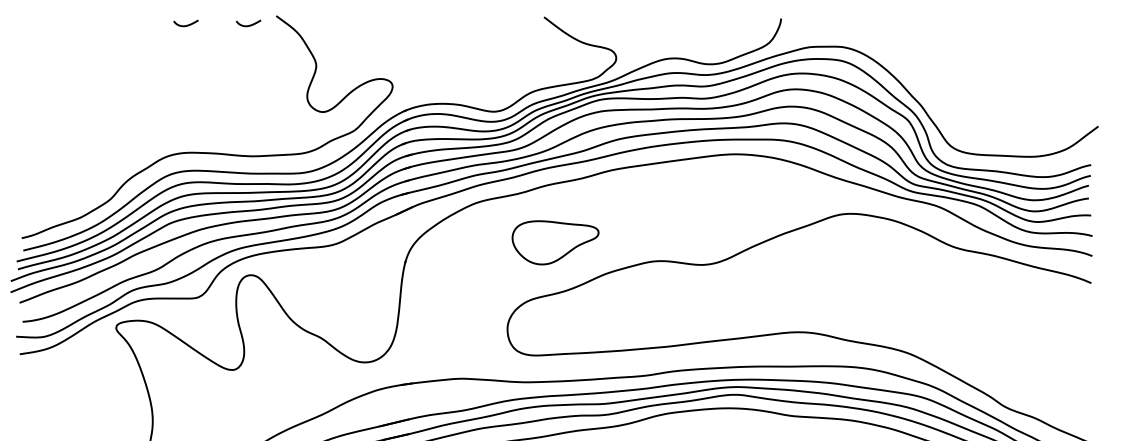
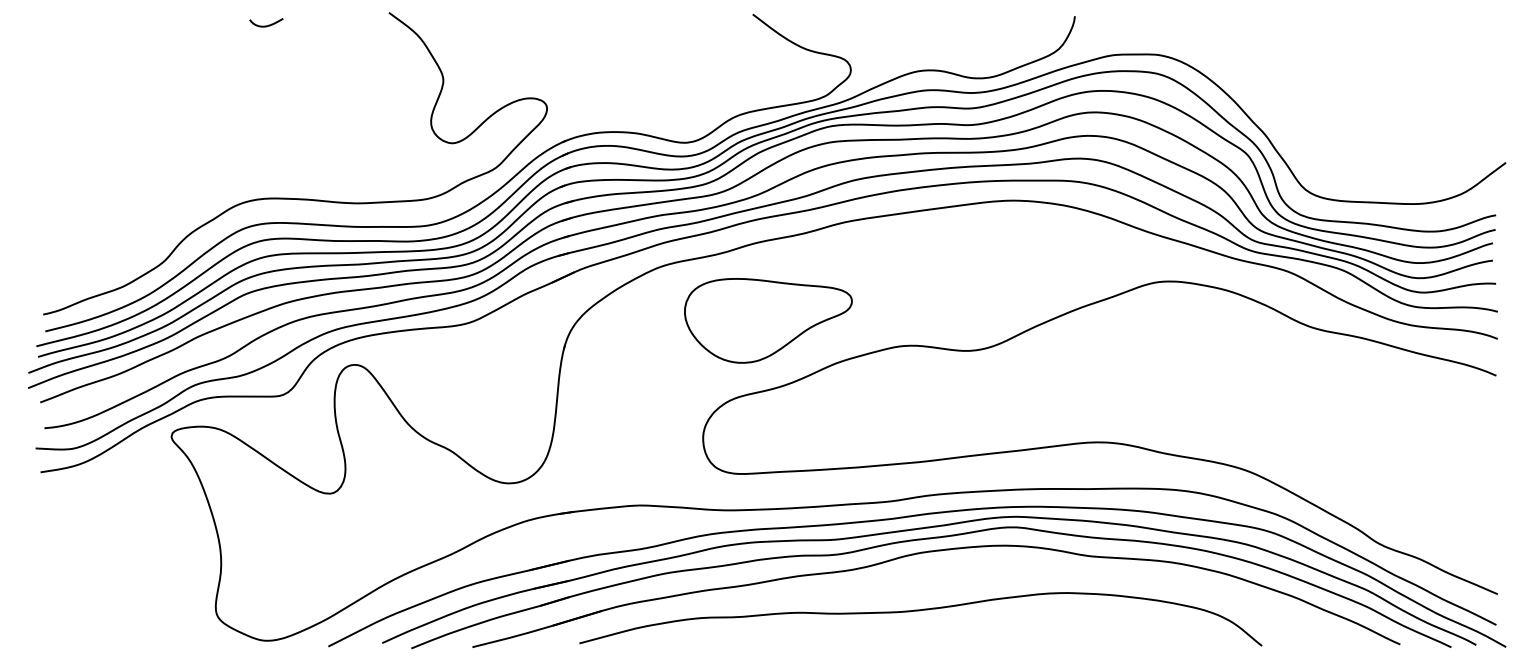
curve: (250, 24) -> (353, 24), removed
part: (555, 242) -> (768, 320), size x1.43

